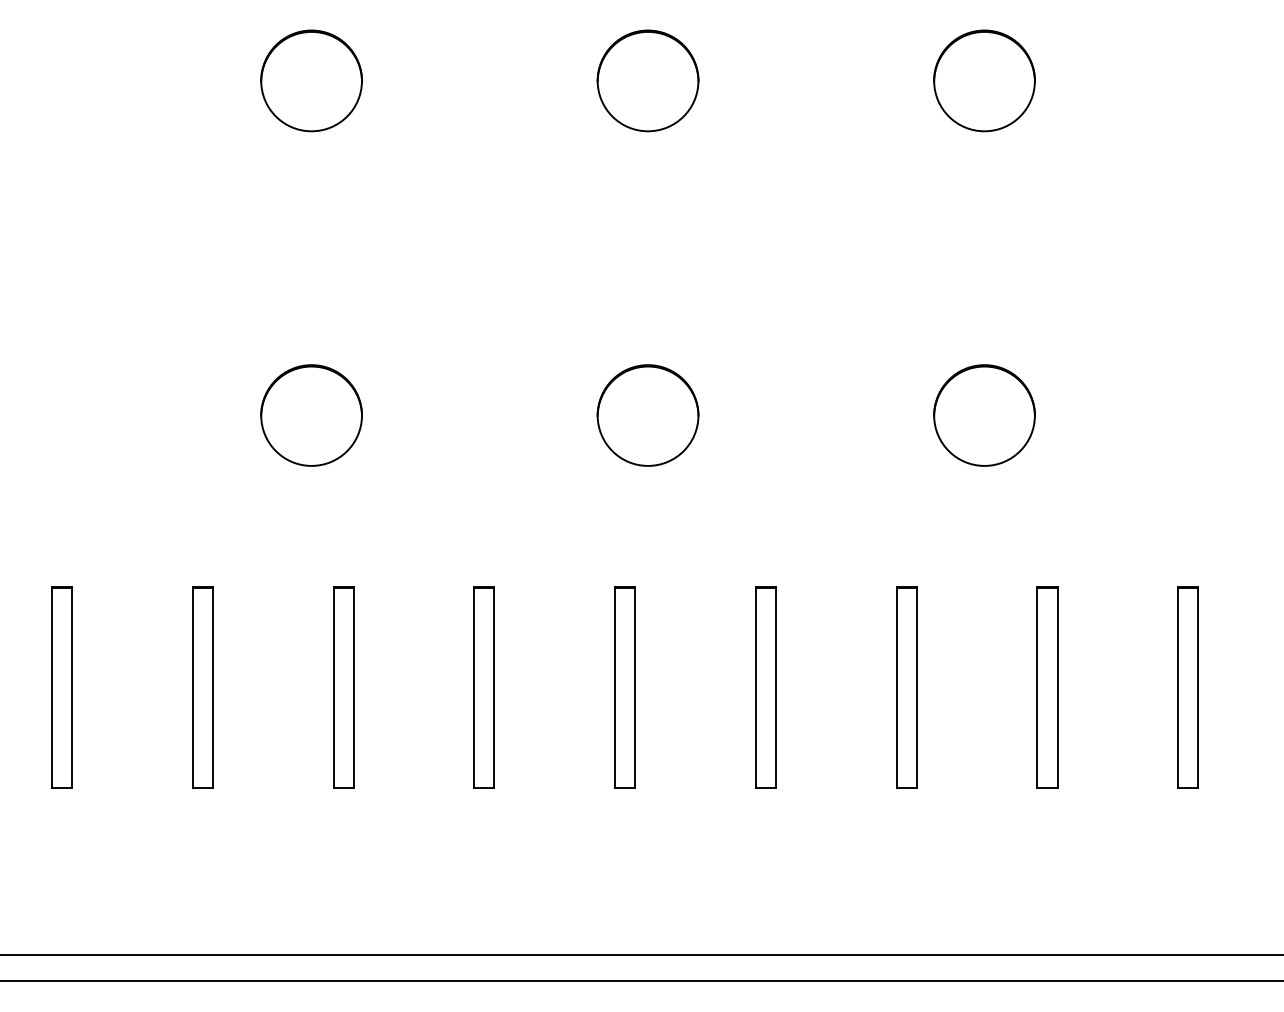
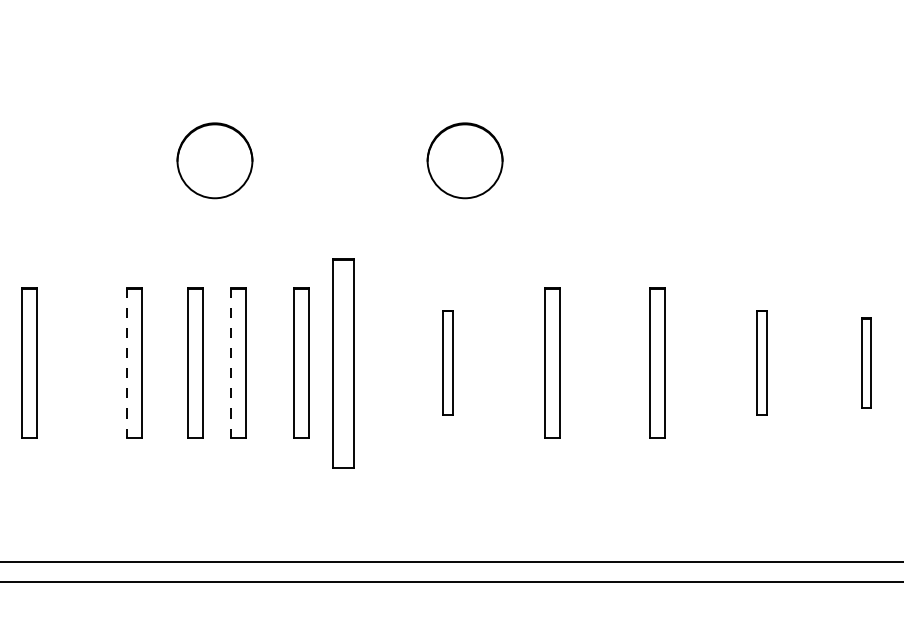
circle: (984, 415) -> (715, 160), removed
part: (284, 687) -> (194, 362), added
part: (427, 687) -> (301, 362), added
part: (483, 687) -> (342, 362), size x1.4
part: (624, 687) -> (447, 362), size x0.7
part: (1047, 687) -> (762, 362), size x0.7
part: (1187, 687) -> (866, 362), size x0.6
line: (192, 688) -> (126, 363), solid -> dashed
line: (333, 688) -> (231, 363), solid -> dashed

